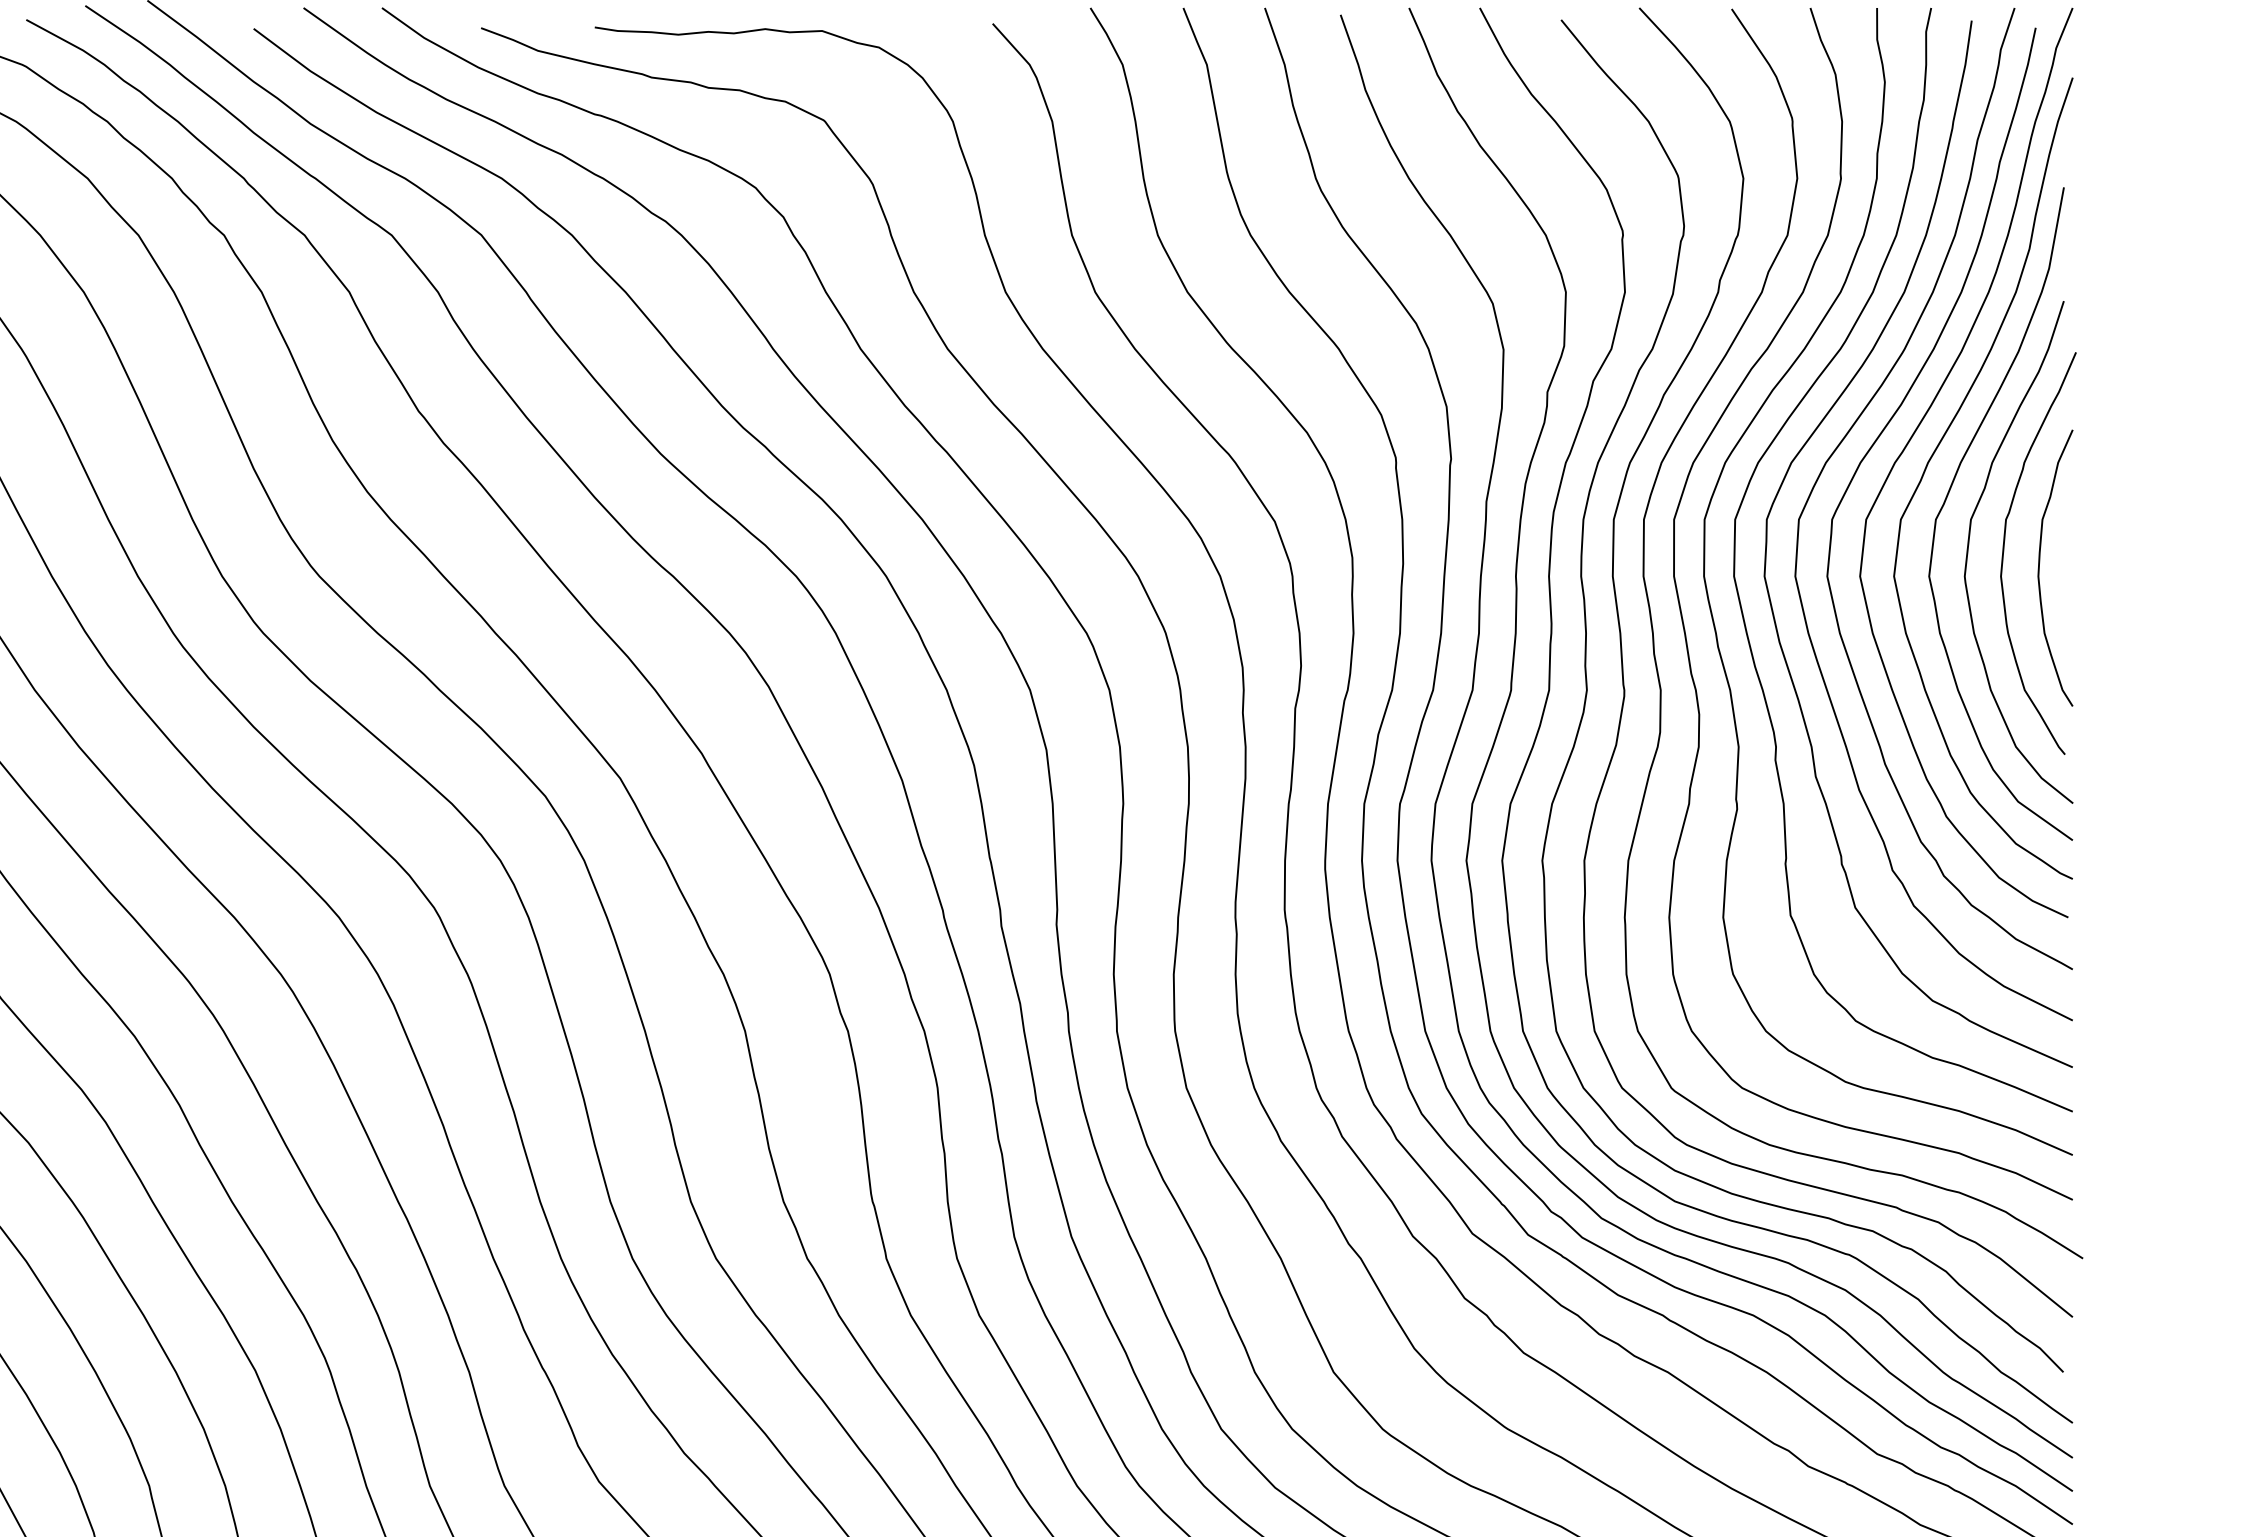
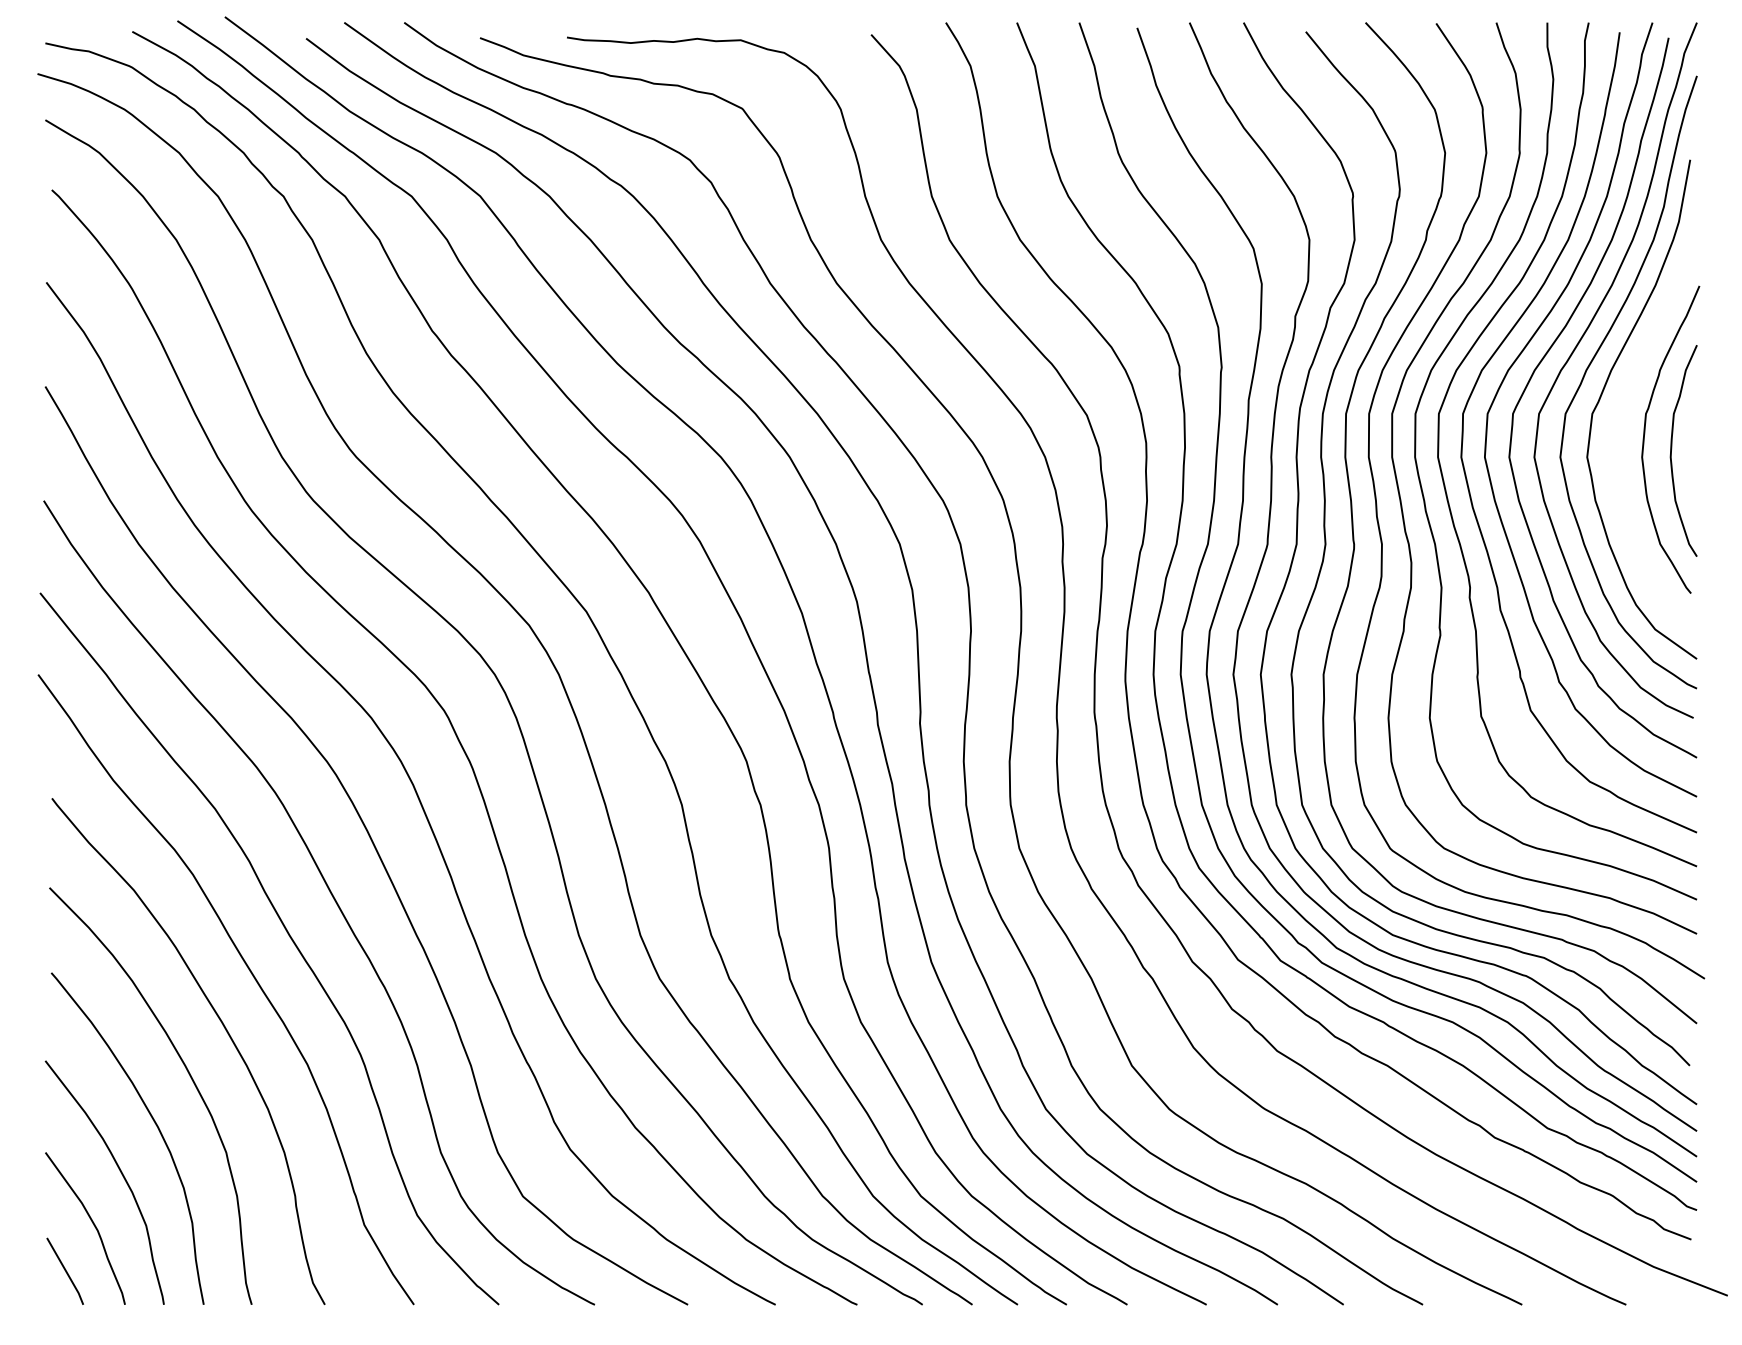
curve: (1970, 542) -> (1618, 431), removed

